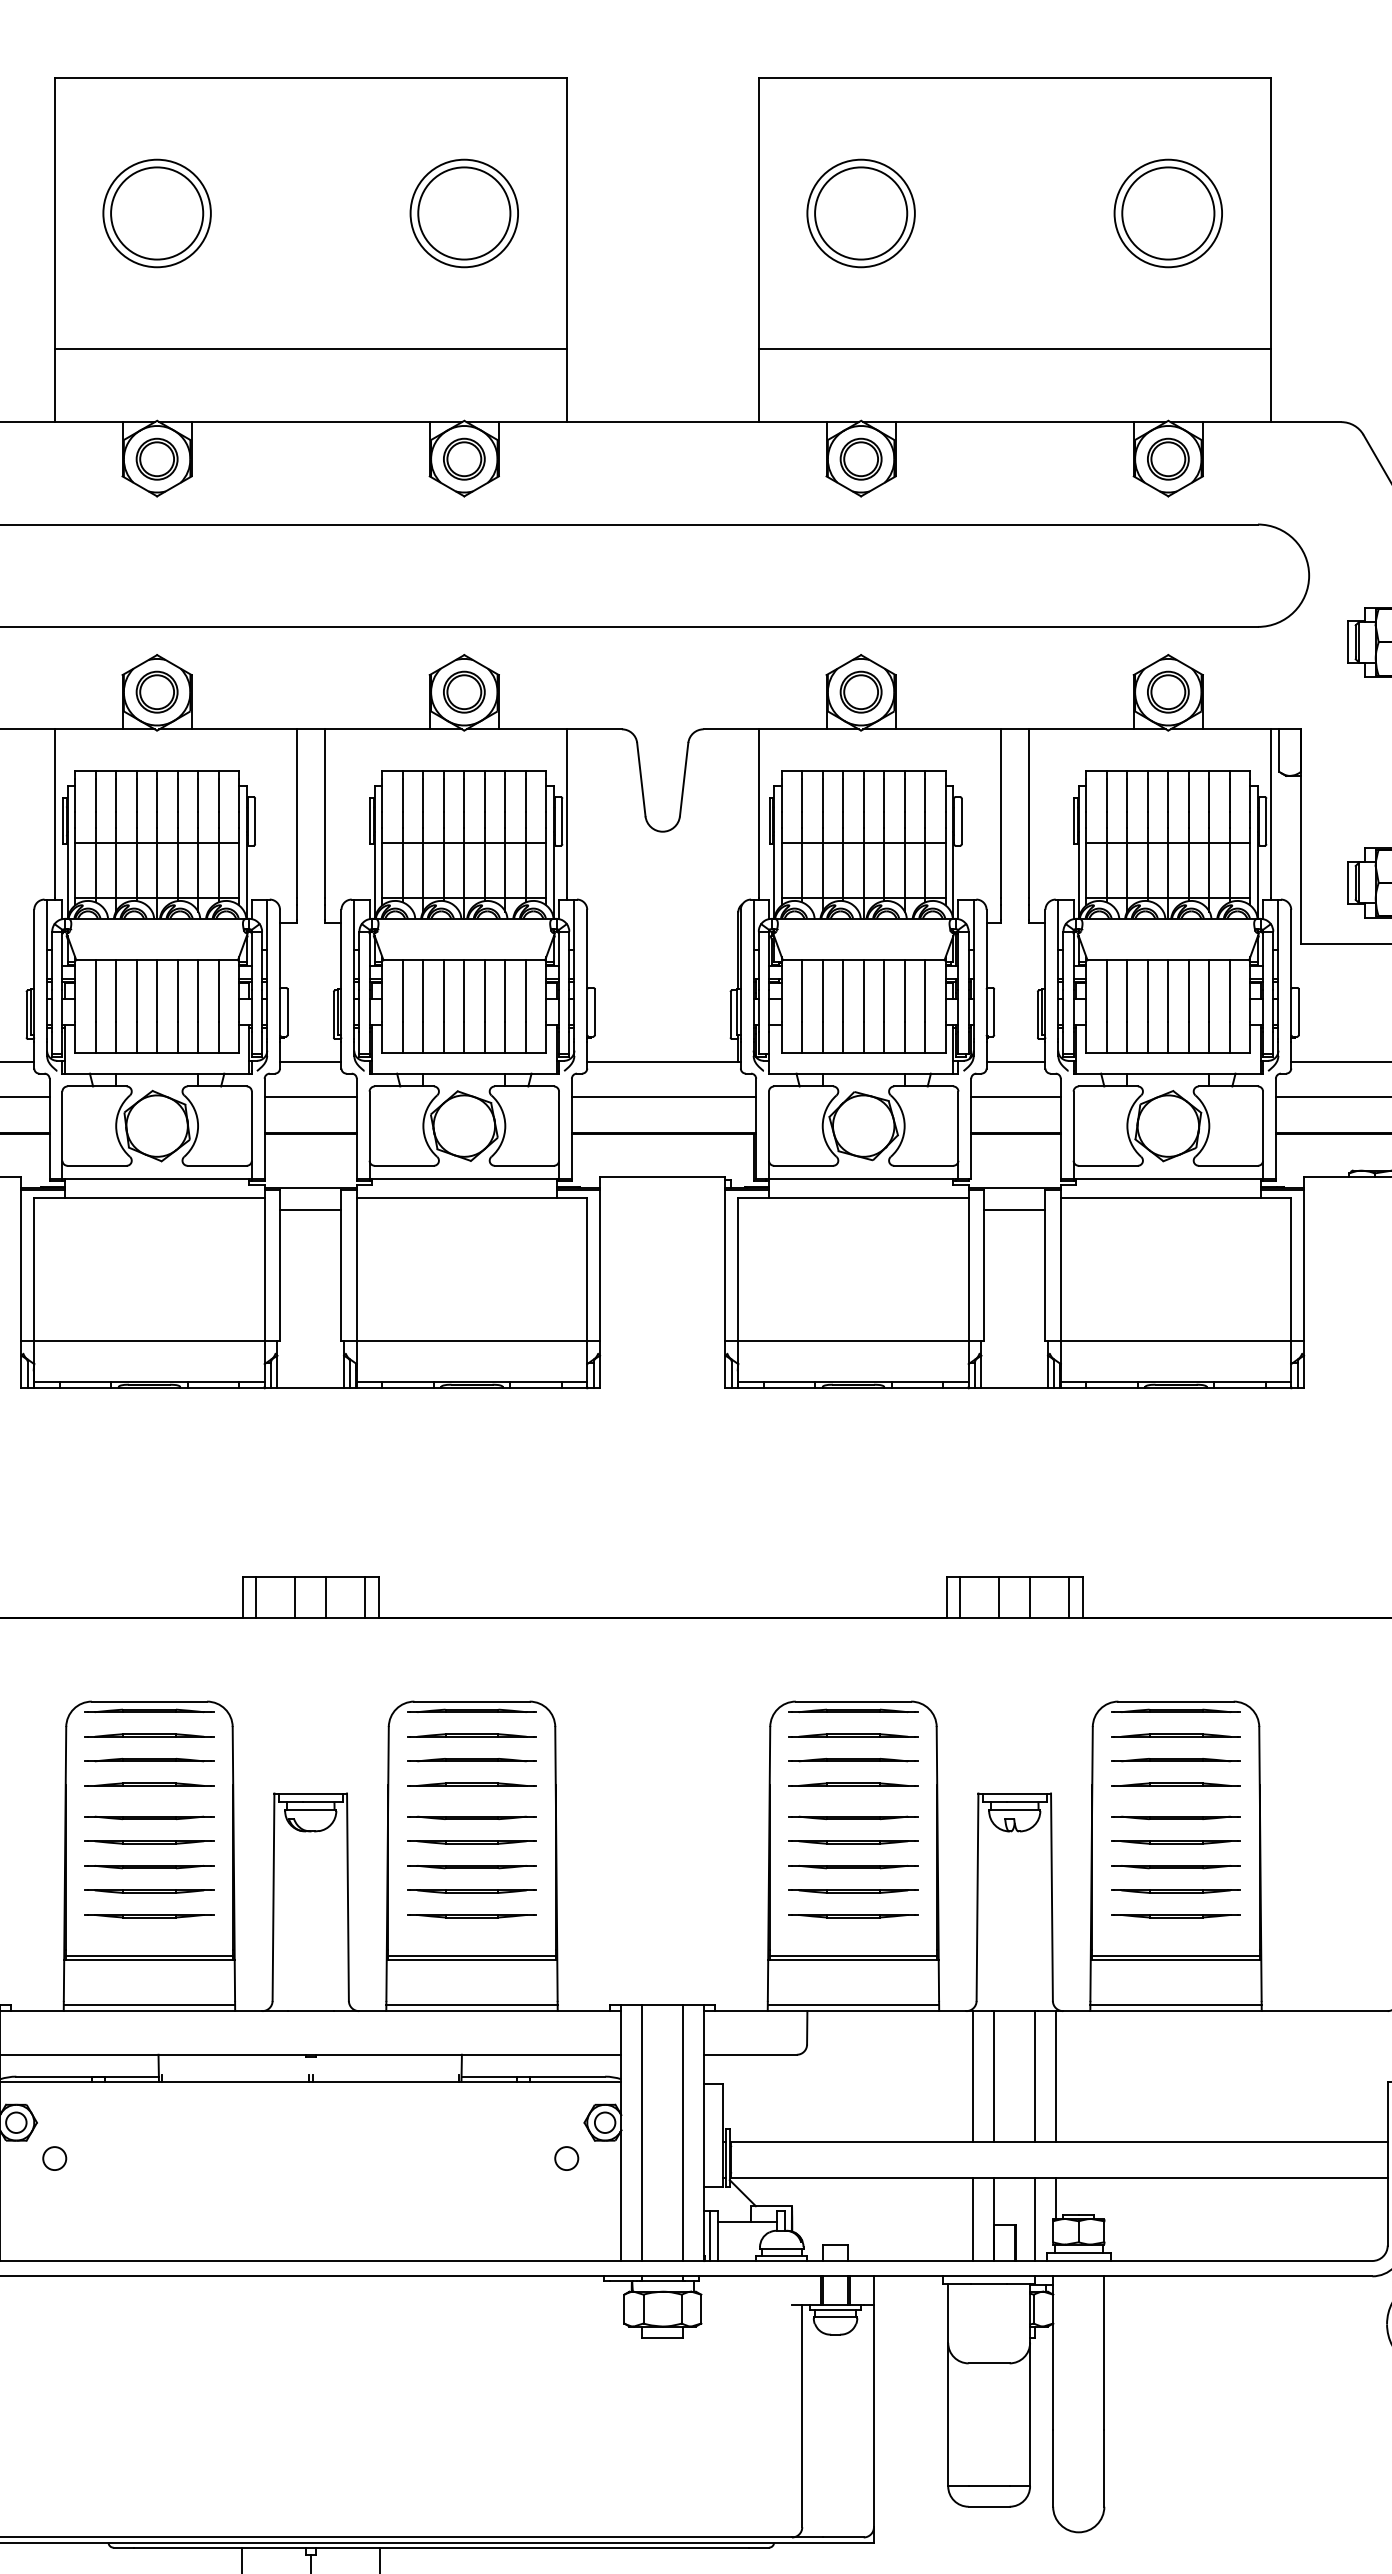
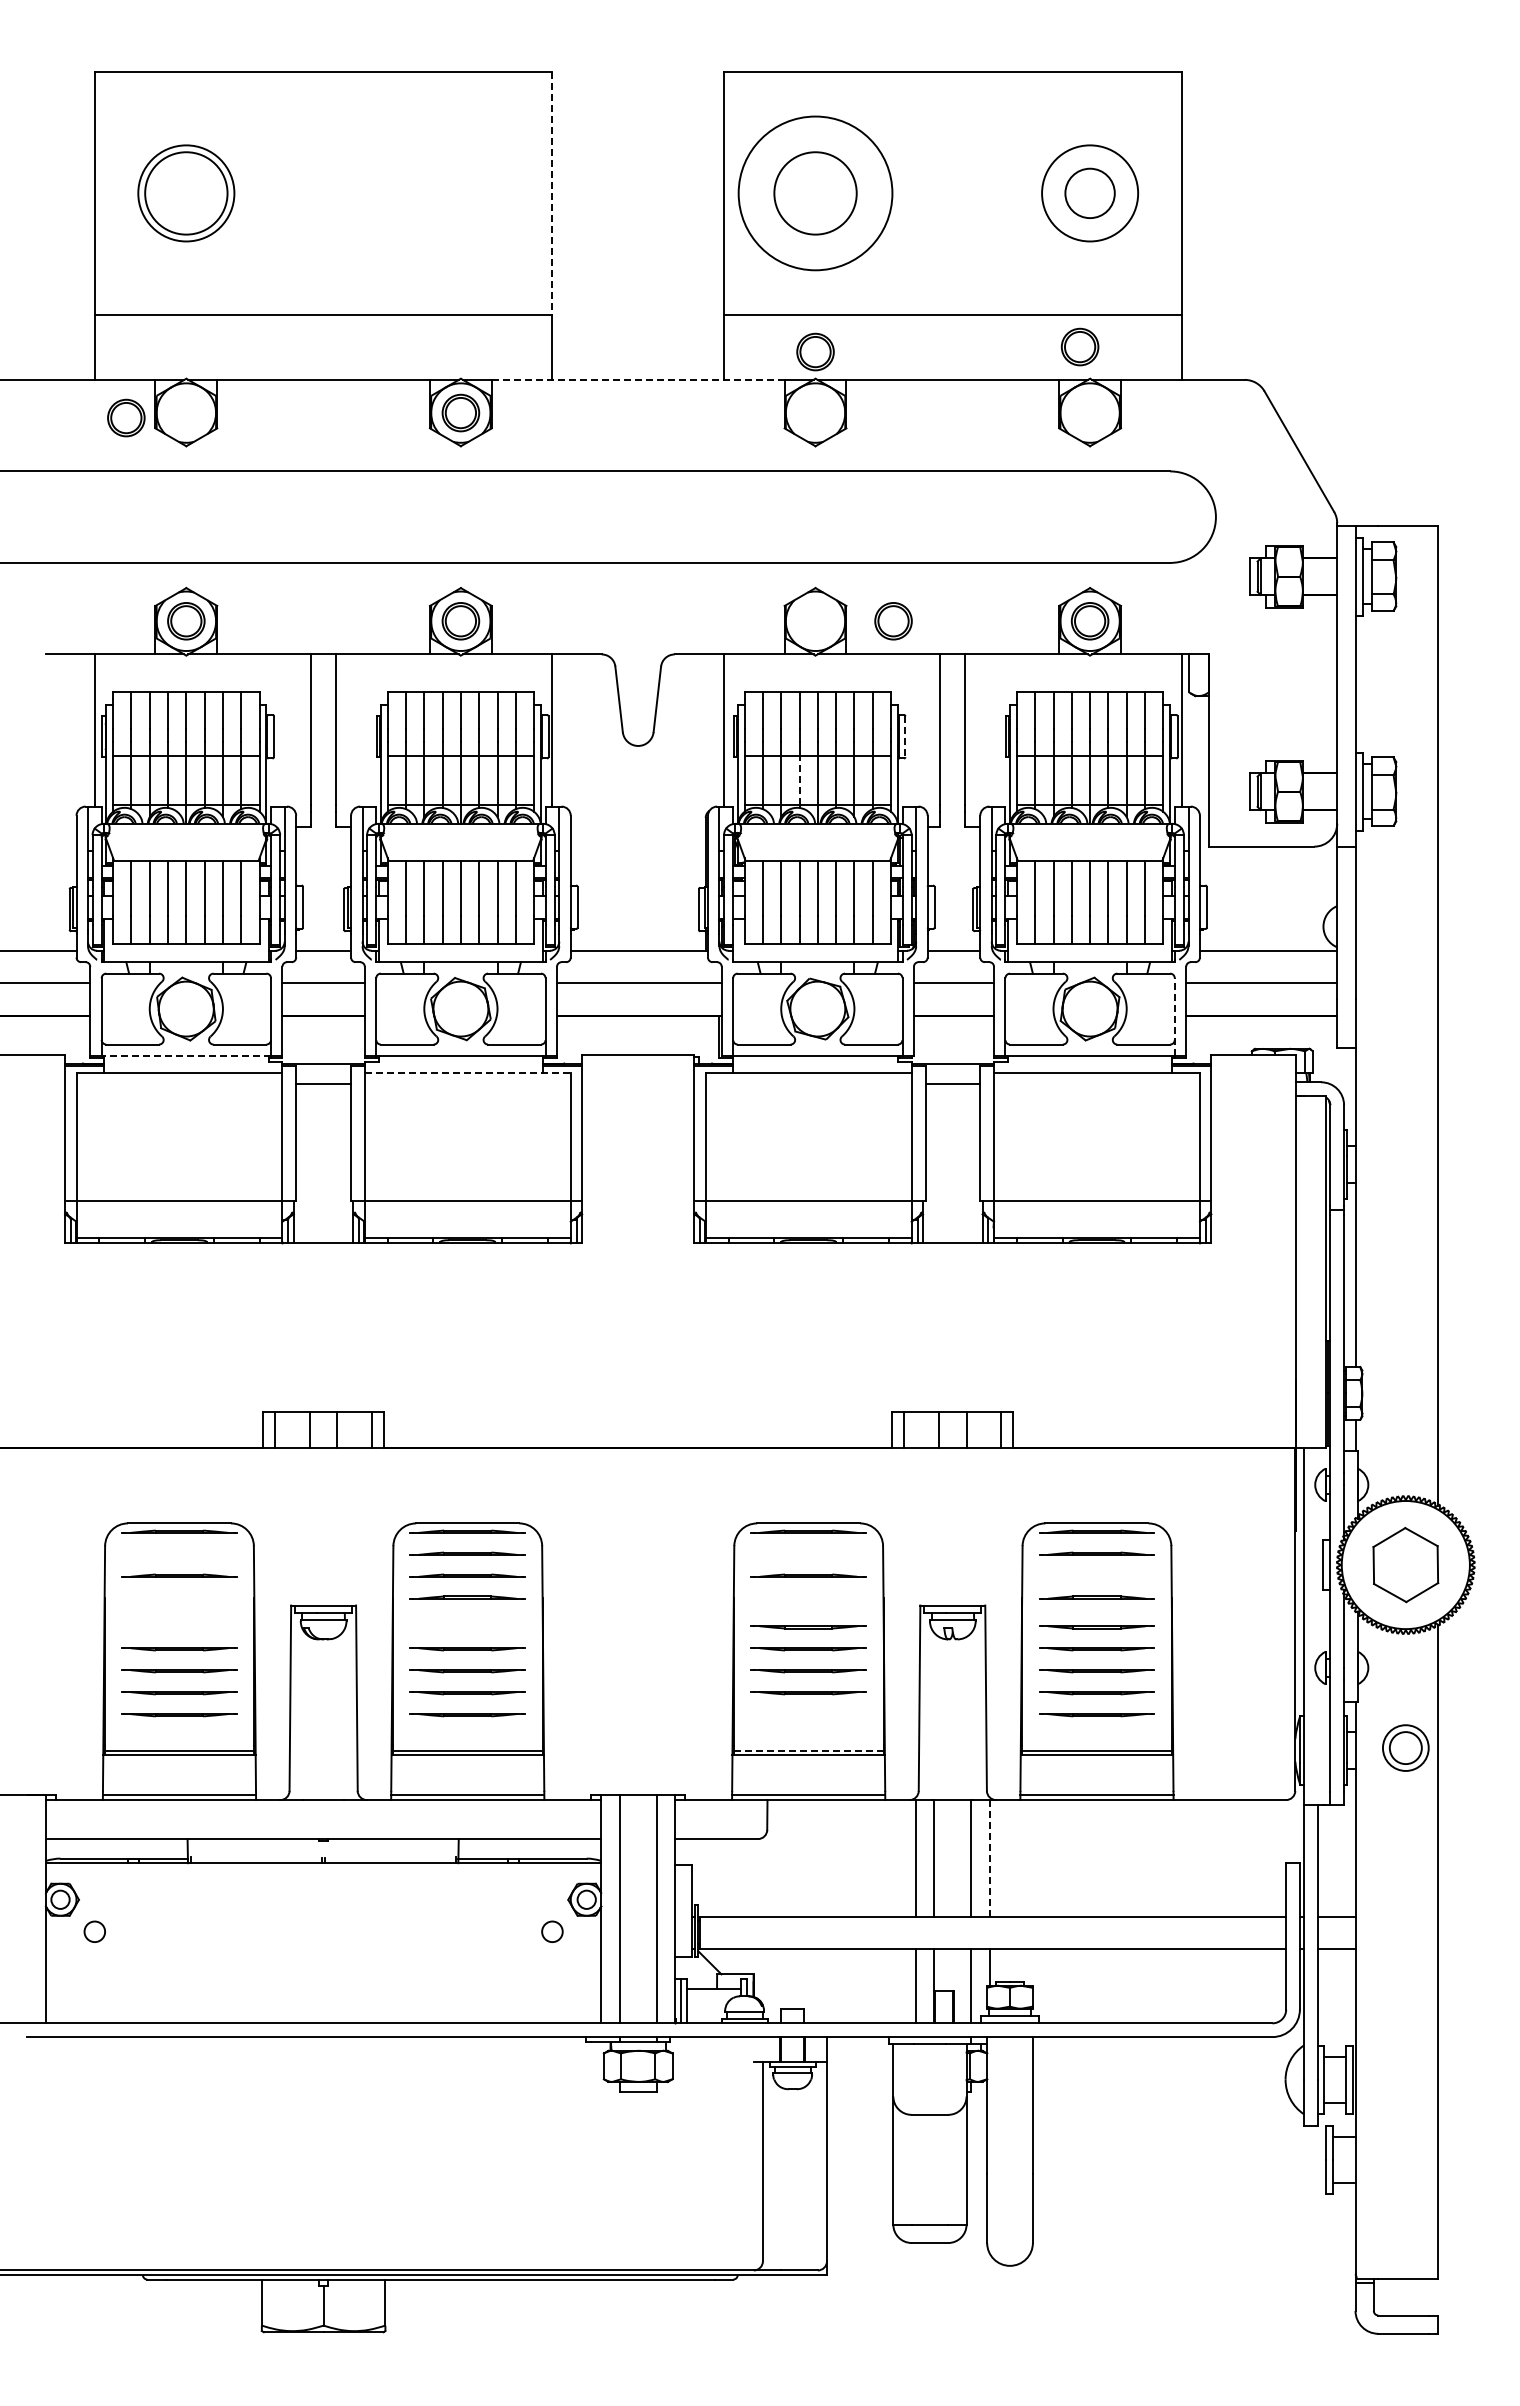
part: (463, 213) -> (460, 193), removed
line: (566, 213) -> (552, 193), solid -> dashed
circle: (861, 213) -> (815, 193), size x1.6
circle: (1167, 213) -> (1089, 193), size x0.6
line: (661, 421) -> (637, 379), solid -> dashed
part: (157, 458) -> (126, 417), moved
part: (861, 458) -> (815, 351), moved
part: (1167, 458) -> (1079, 346), moved
part: (861, 692) -> (893, 621), moved
line: (961, 822) -> (905, 737), solid -> dashed
line: (843, 870) -> (799, 780), solid -> dashed
line: (1262, 1135) -> (1174, 1017), solid -> dashed
line: (157, 1179) -> (186, 1056), solid -> dashed
line: (471, 1198) -> (467, 1073), solid -> dashed
line: (149, 1735) -> (179, 1553), removed
line: (853, 1735) -> (808, 1553), removed
line: (1175, 1759) -> (1096, 1575), removed
line: (149, 1783) -> (179, 1596), removed
line: (853, 1783) -> (808, 1596), removed
line: (149, 1816) -> (179, 1626), removed
line: (471, 1816) -> (467, 1626), removed
line: (853, 1916) -> (808, 1715), removed
line: (853, 1955) -> (808, 1750), solid -> dashed
line: (1055, 2076) -> (989, 1858), solid -> dashed

